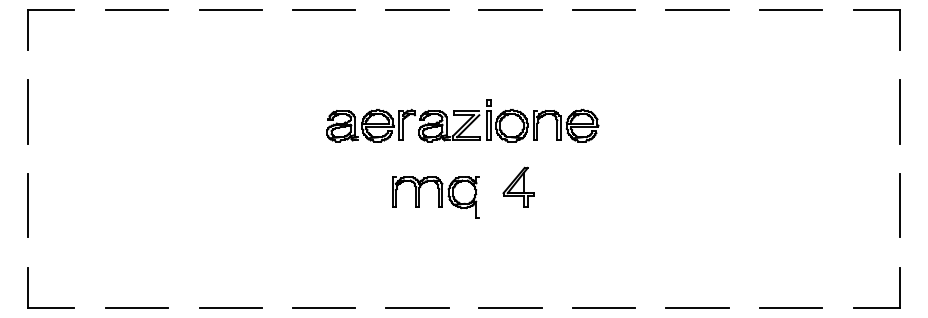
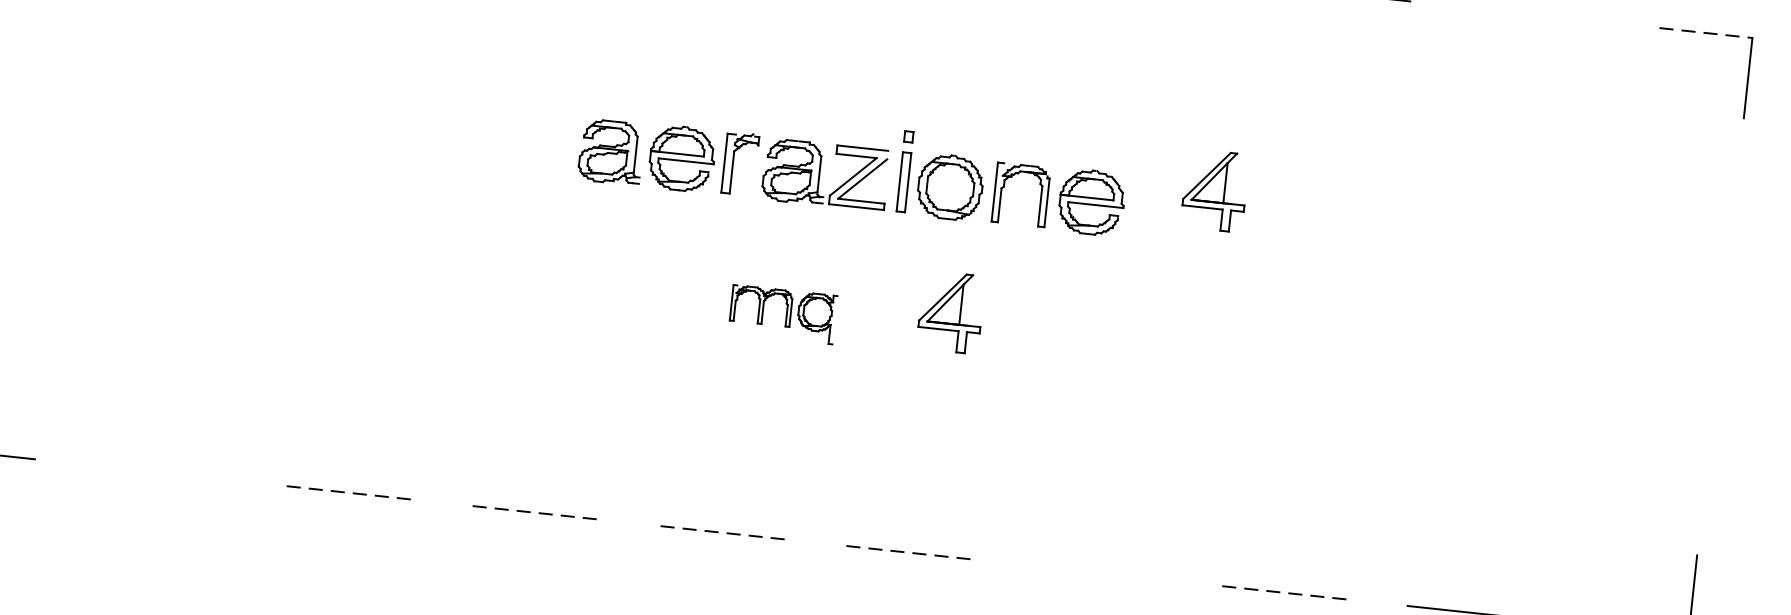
line: (790, 9) -> (1532, 14), removed
line: (877, 9) -> (1707, 32), solid -> dashed
line: (899, 111) -> (1729, 241), removed
part: (642, 112) -> (1214, 188), added
part: (435, 197) -> (781, 314), size x0.6
line: (900, 205) -> (1711, 430), removed
line: (136, 308) -> (159, 472), removed
line: (230, 308) -> (347, 493), solid -> dashed
line: (323, 308) -> (533, 512), solid -> dashed
line: (417, 308) -> (722, 533), solid -> dashed
line: (509, 308) -> (906, 552), solid -> dashed
line: (604, 308) -> (1096, 573), removed
line: (697, 308) -> (1282, 592), solid -> dashed

